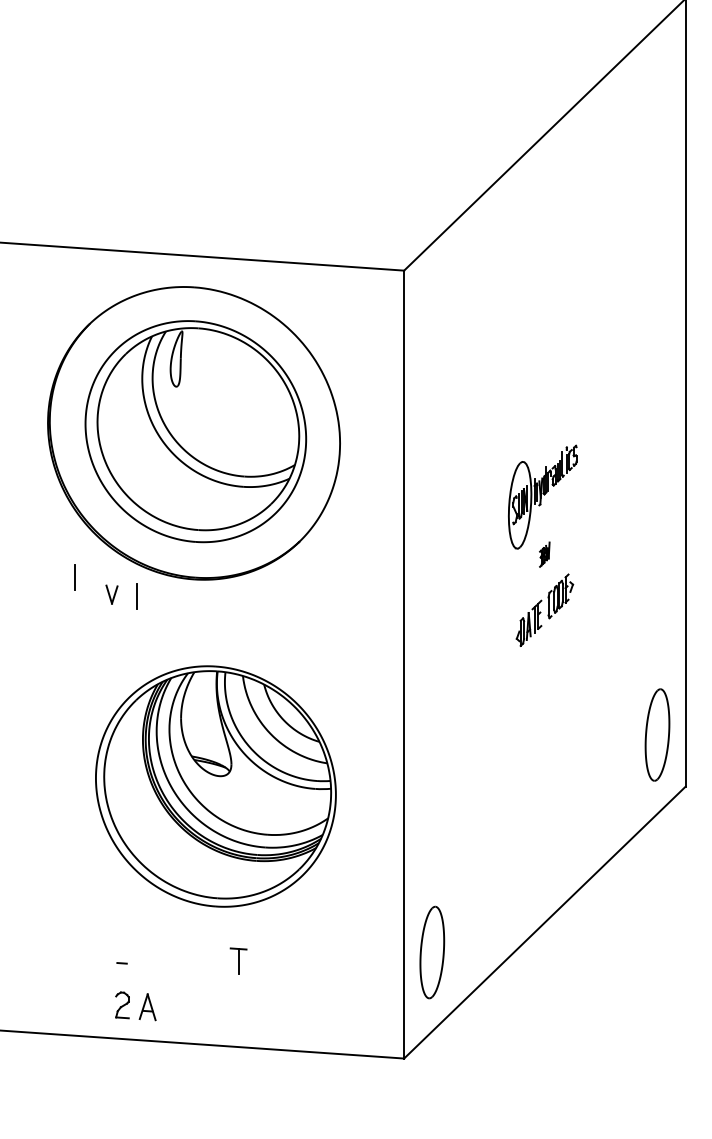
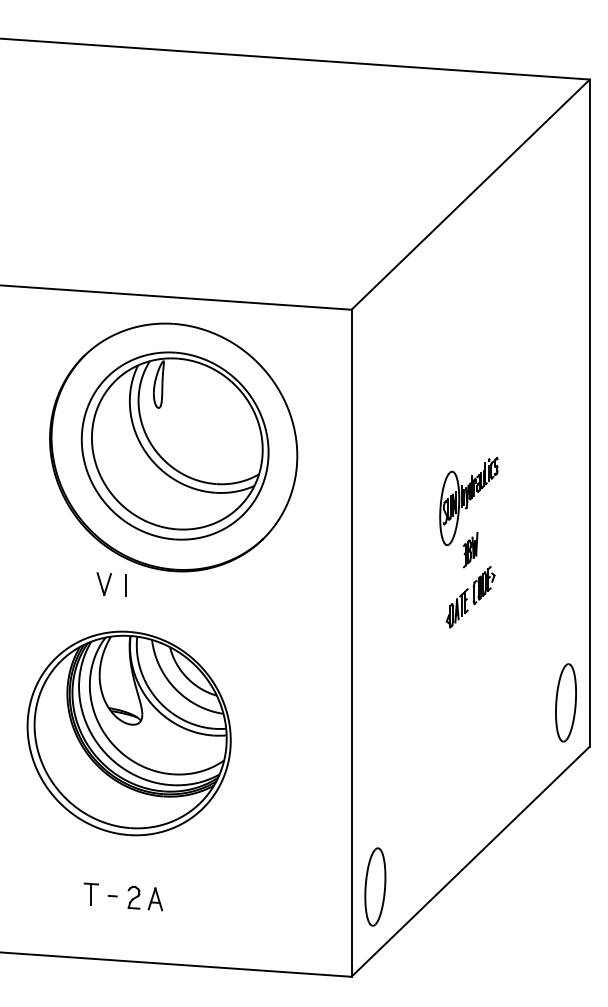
part: (544, 555) -> (470, 550), size x1.67
line: (74, 577) -> (72, 569), removed
part: (111, 593) -> (103, 583), size x1.43
part: (215, 786) -> (128, 733), moved
part: (237, 960) -> (90, 893), moved
part: (135, 1006) -> (145, 898), moved

